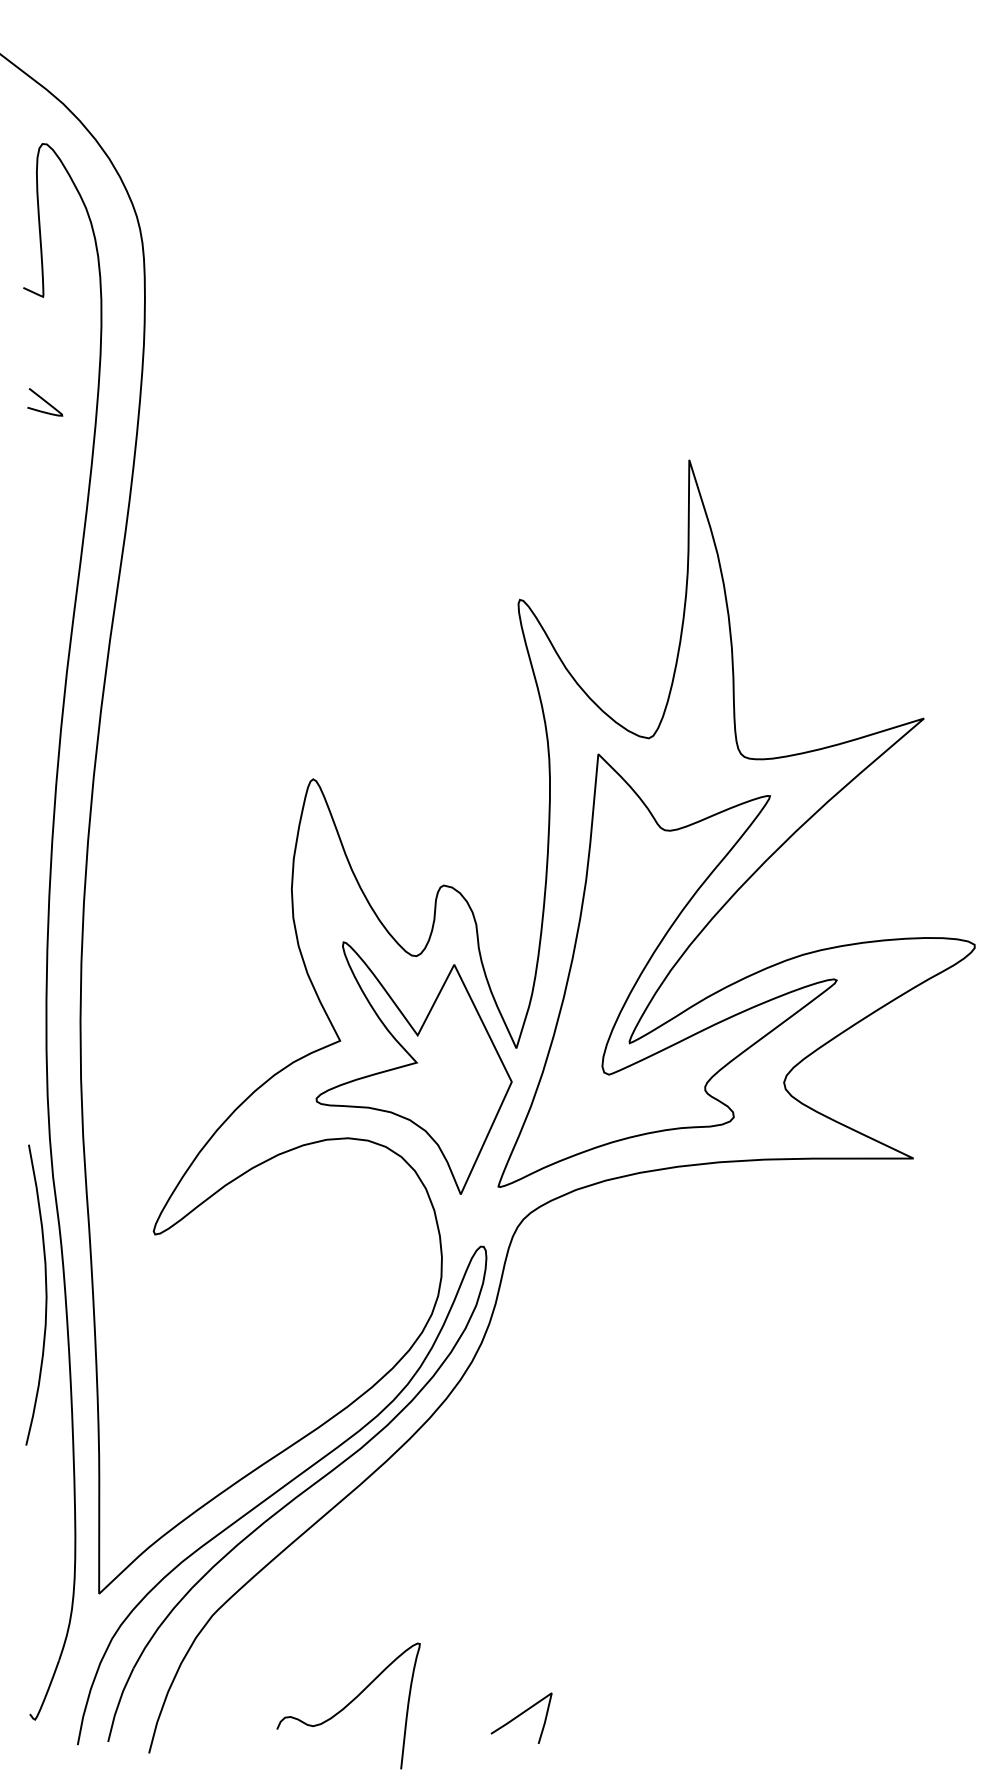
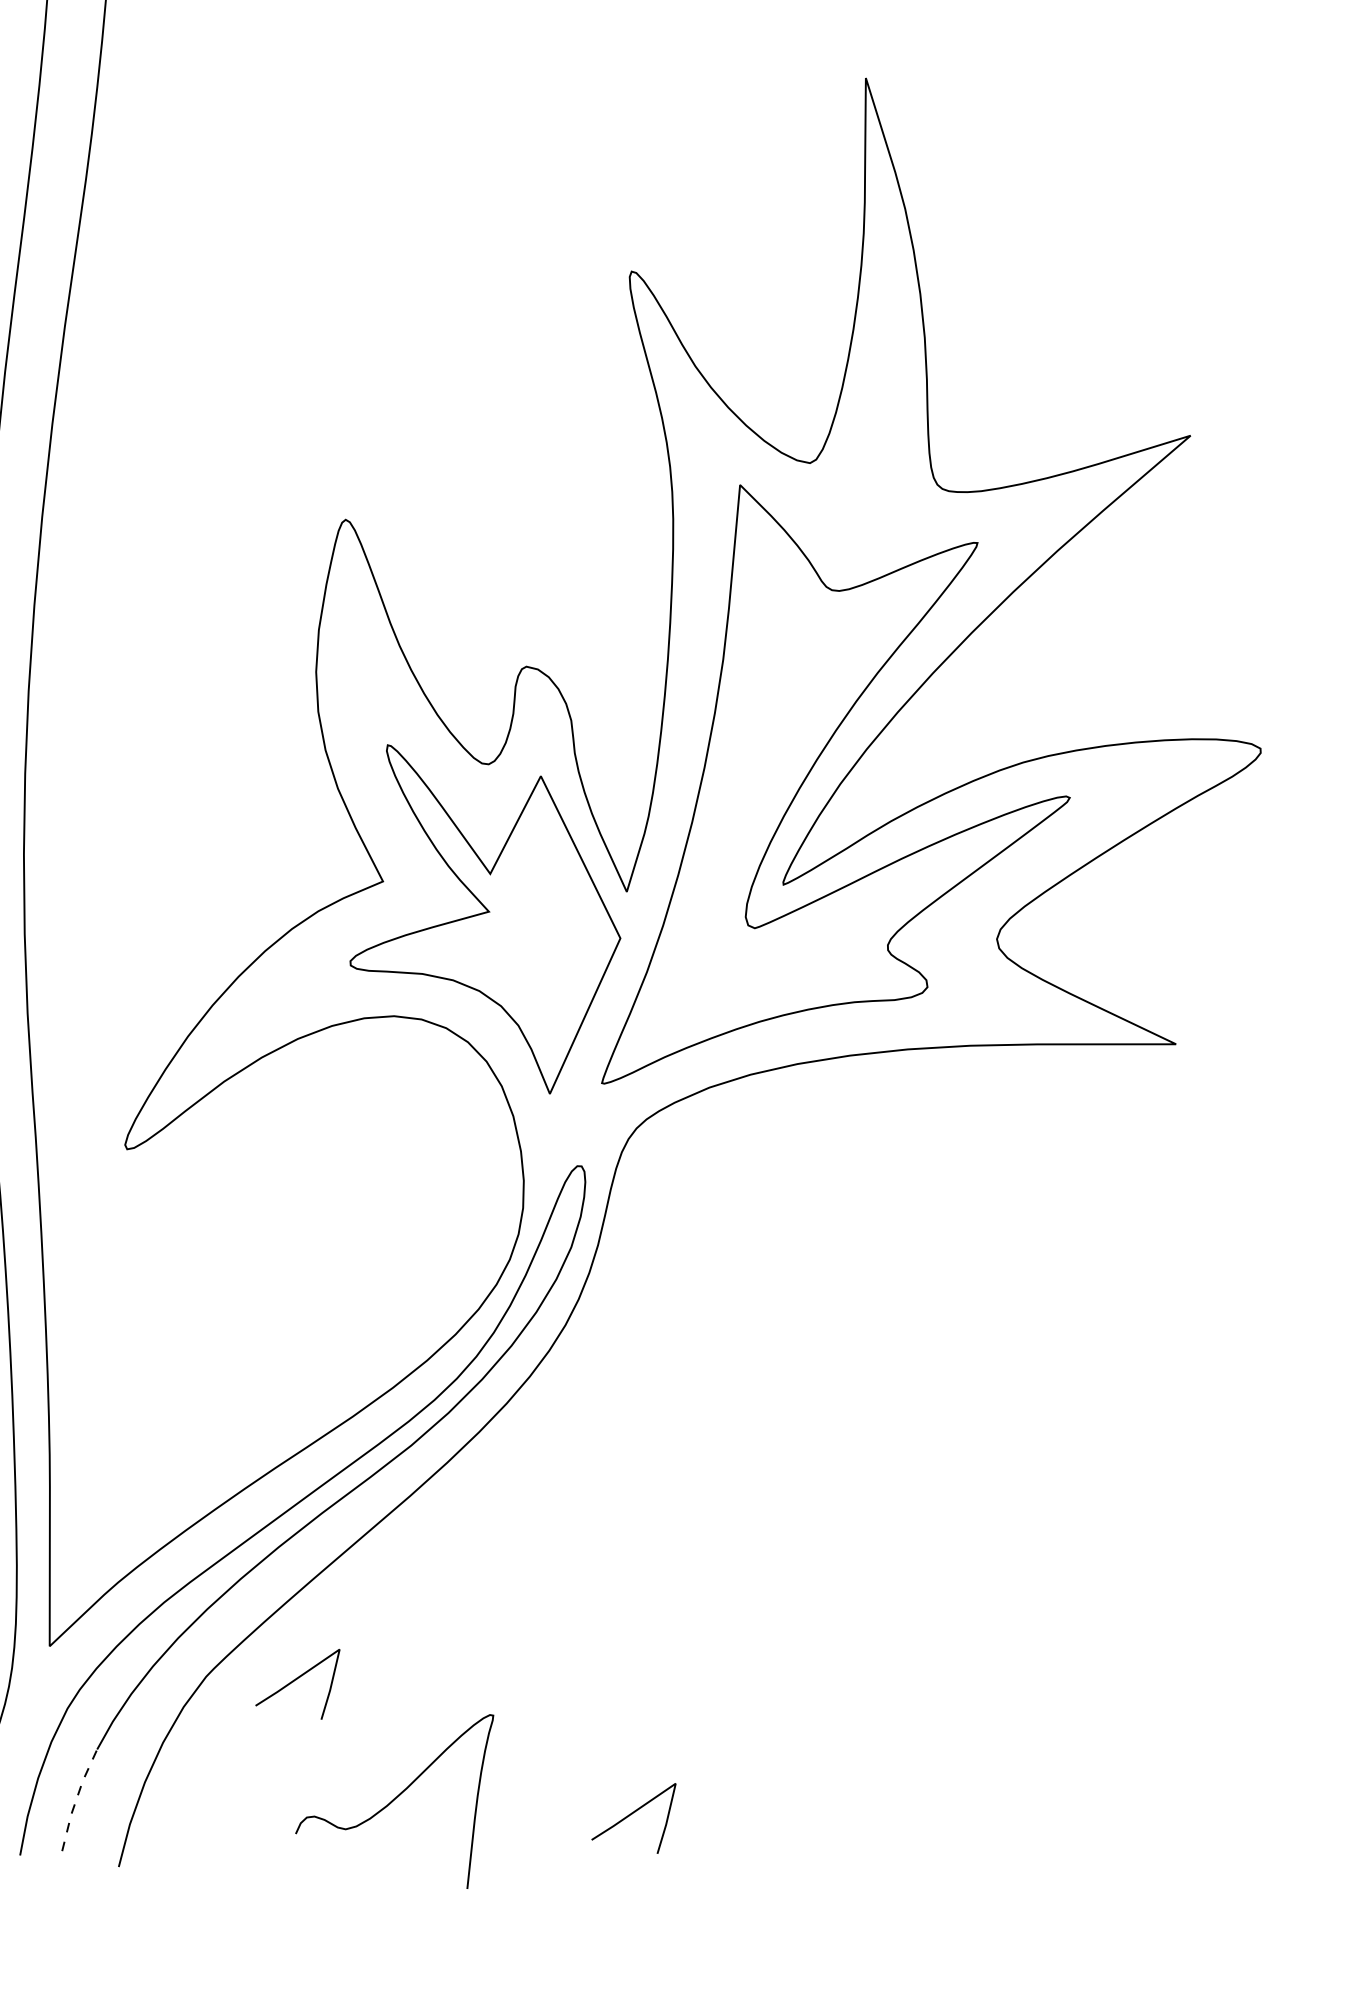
curve: (277, 1618) -> (296, 1680), added
line: (118, 1704) -> (76, 1799), solid -> dashed

